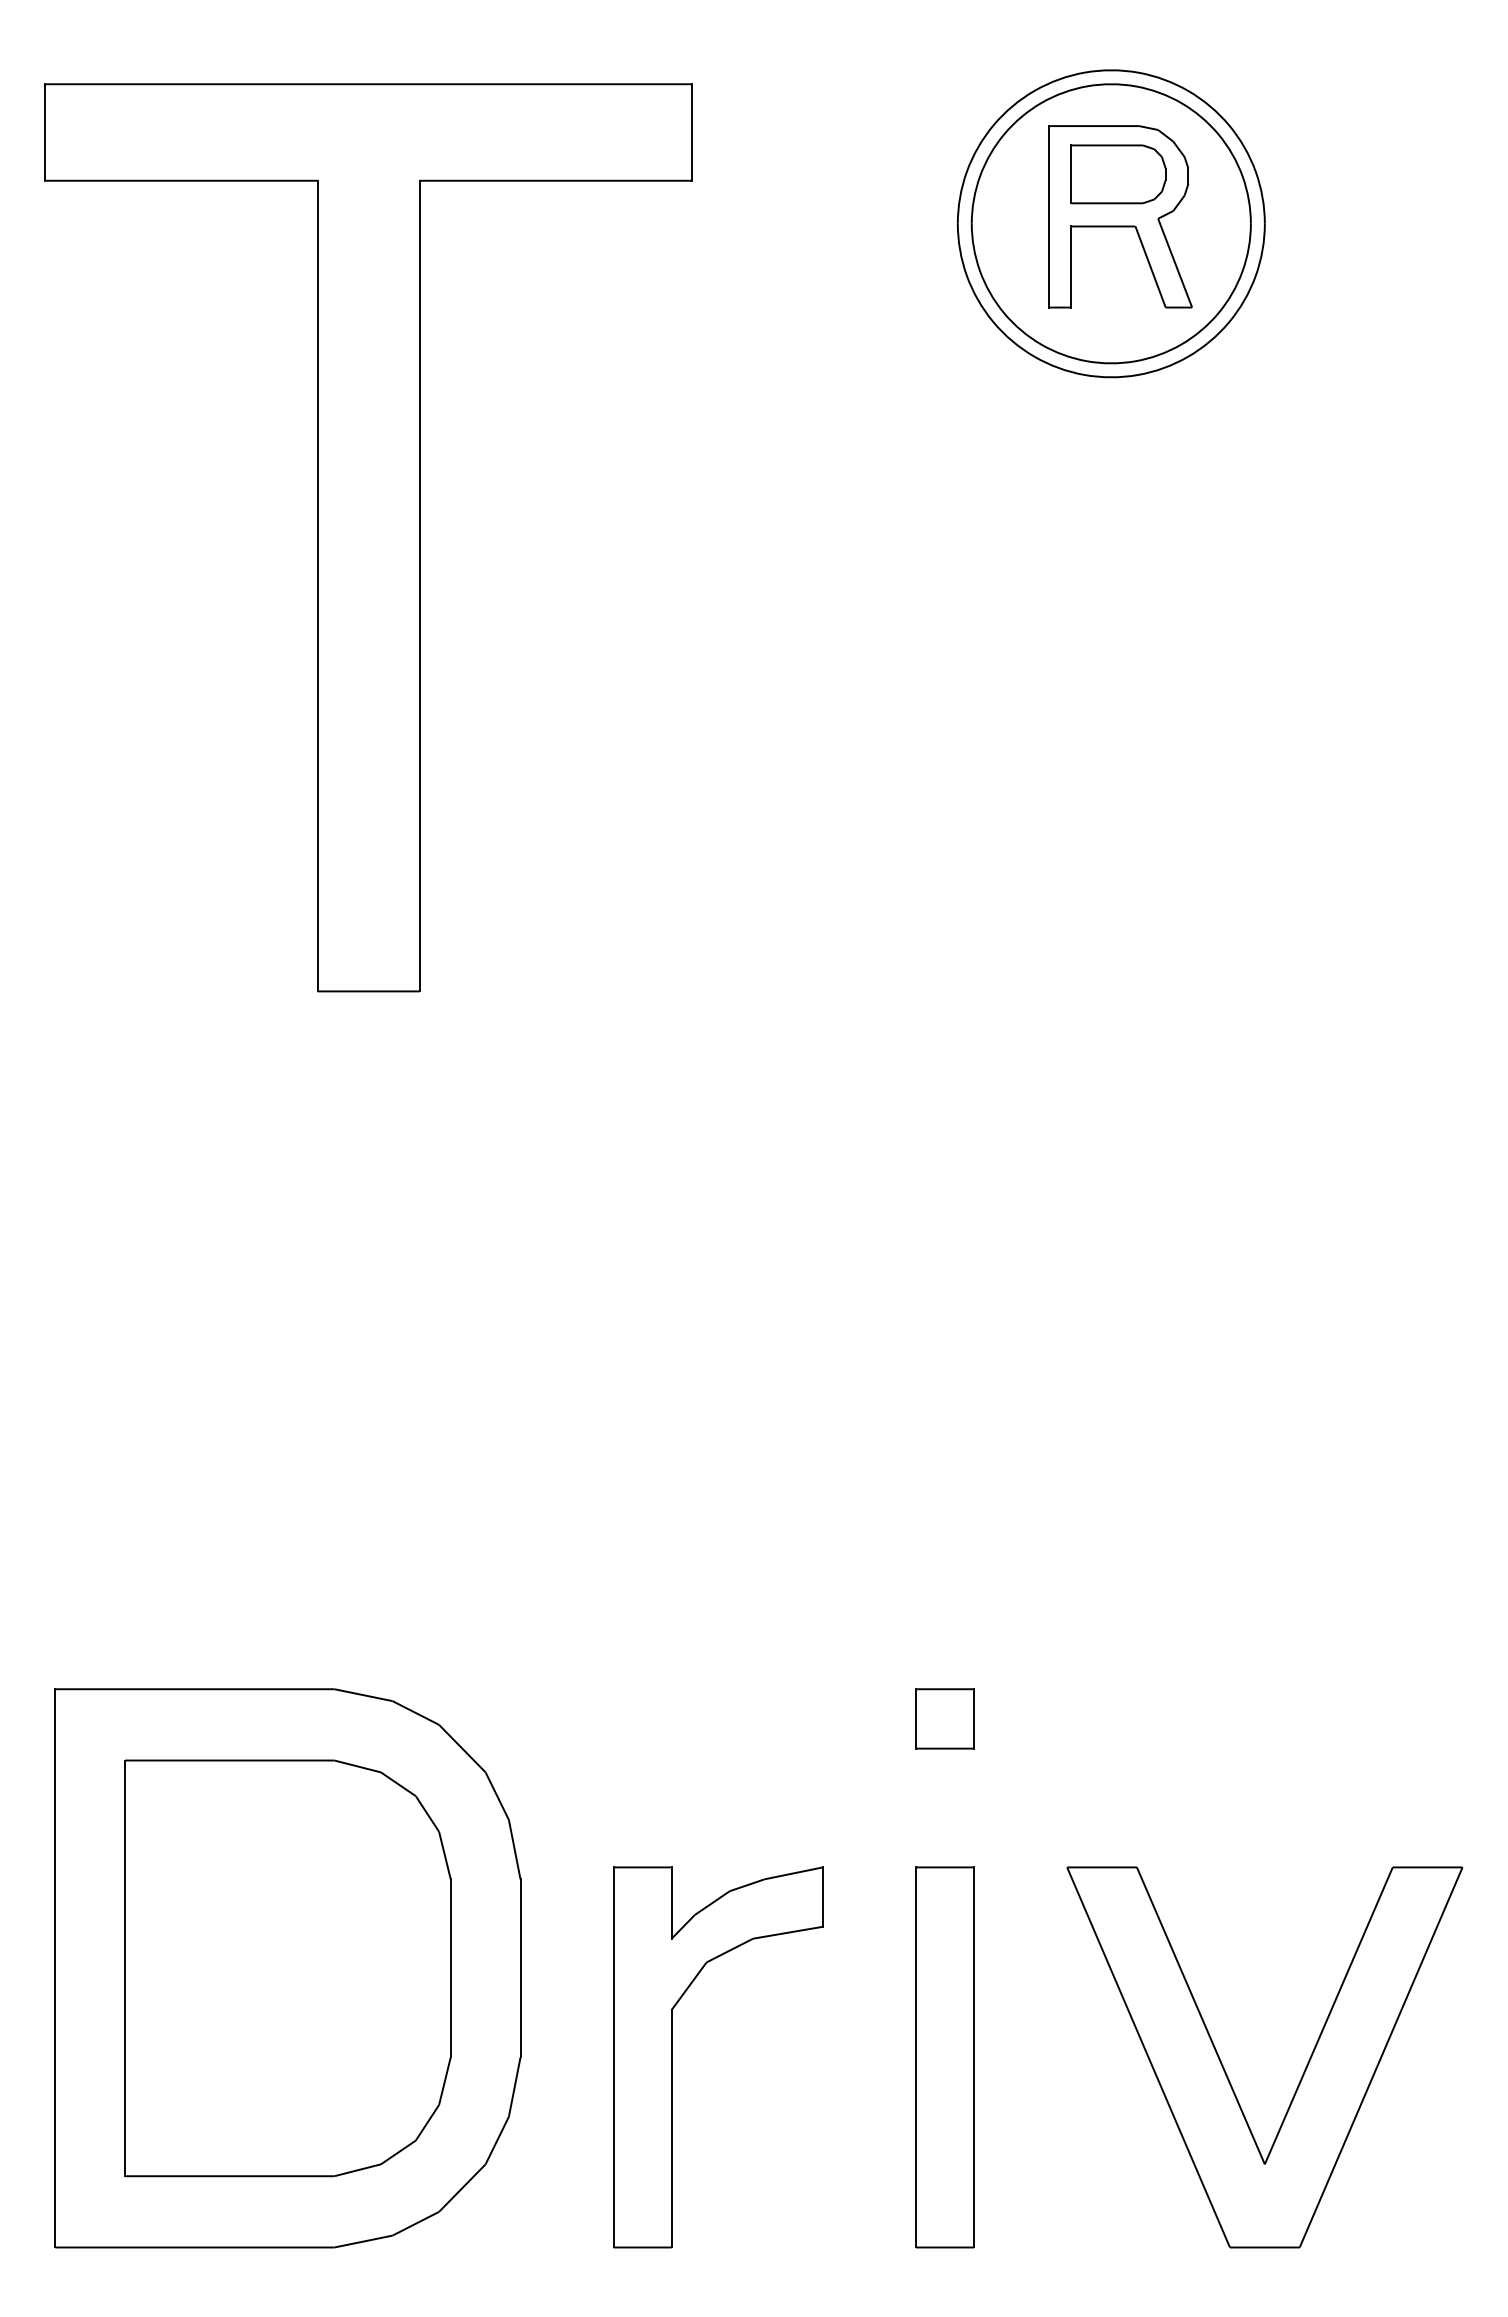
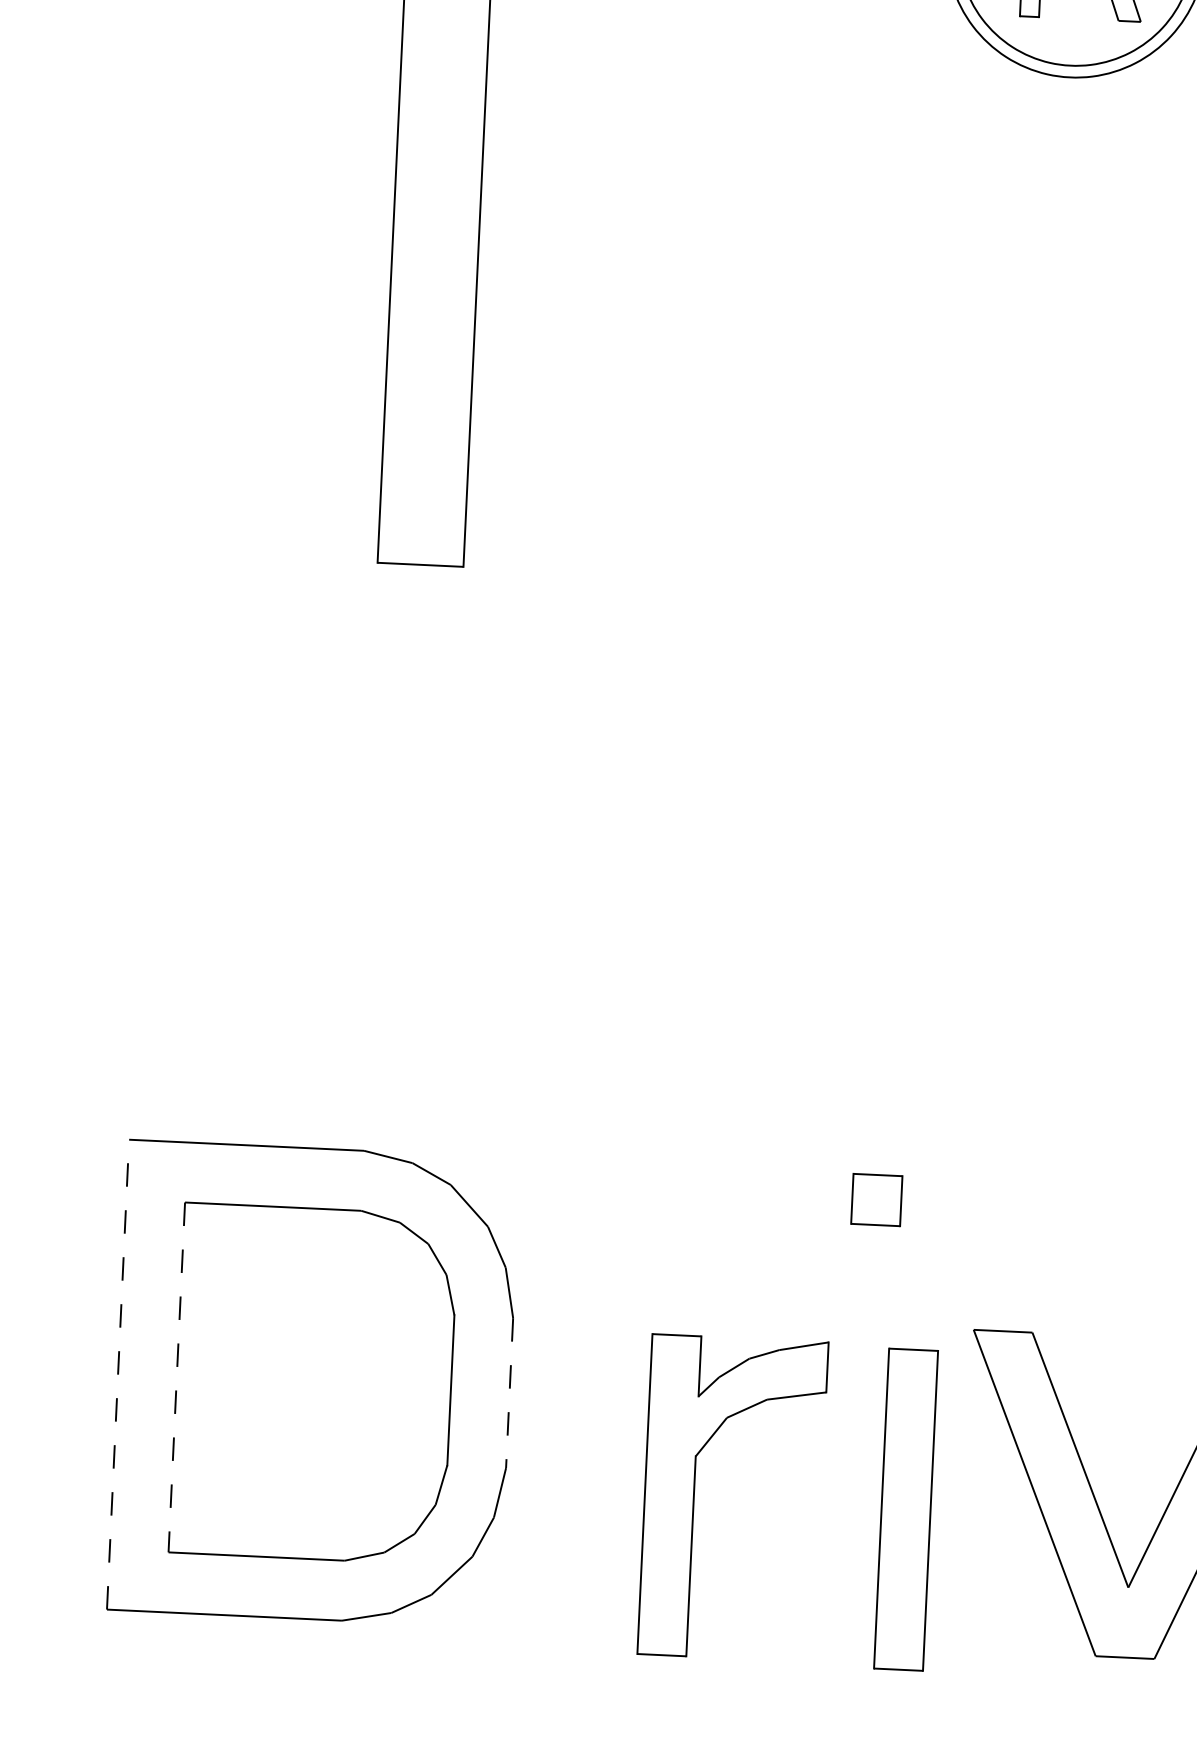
line: (55, 1967) -> (118, 1373), solid -> dashed
line: (125, 1968) -> (177, 1377), solid -> dashed
line: (520, 1968) -> (509, 1393), solid -> dashed
part: (672, 2057) -> (694, 1496), moved
part: (944, 2057) -> (905, 1509), moved

